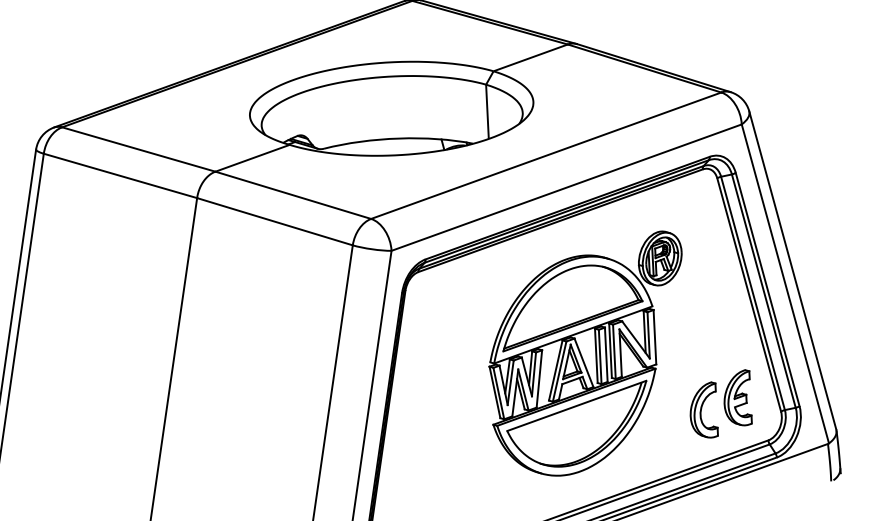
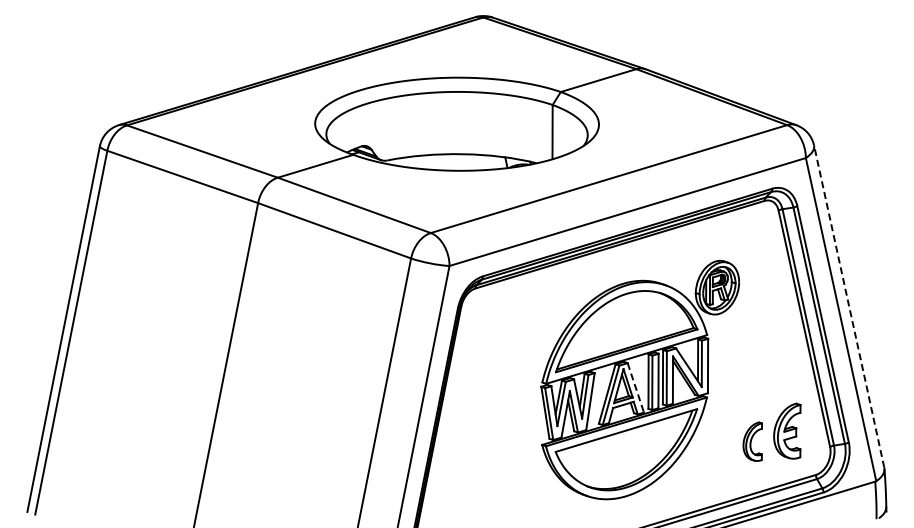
line: (793, 270) -> (849, 306), solid -> dashed
line: (583, 363) -> (635, 388), solid -> dashed
part: (703, 410) -> (752, 441), size x0.7

